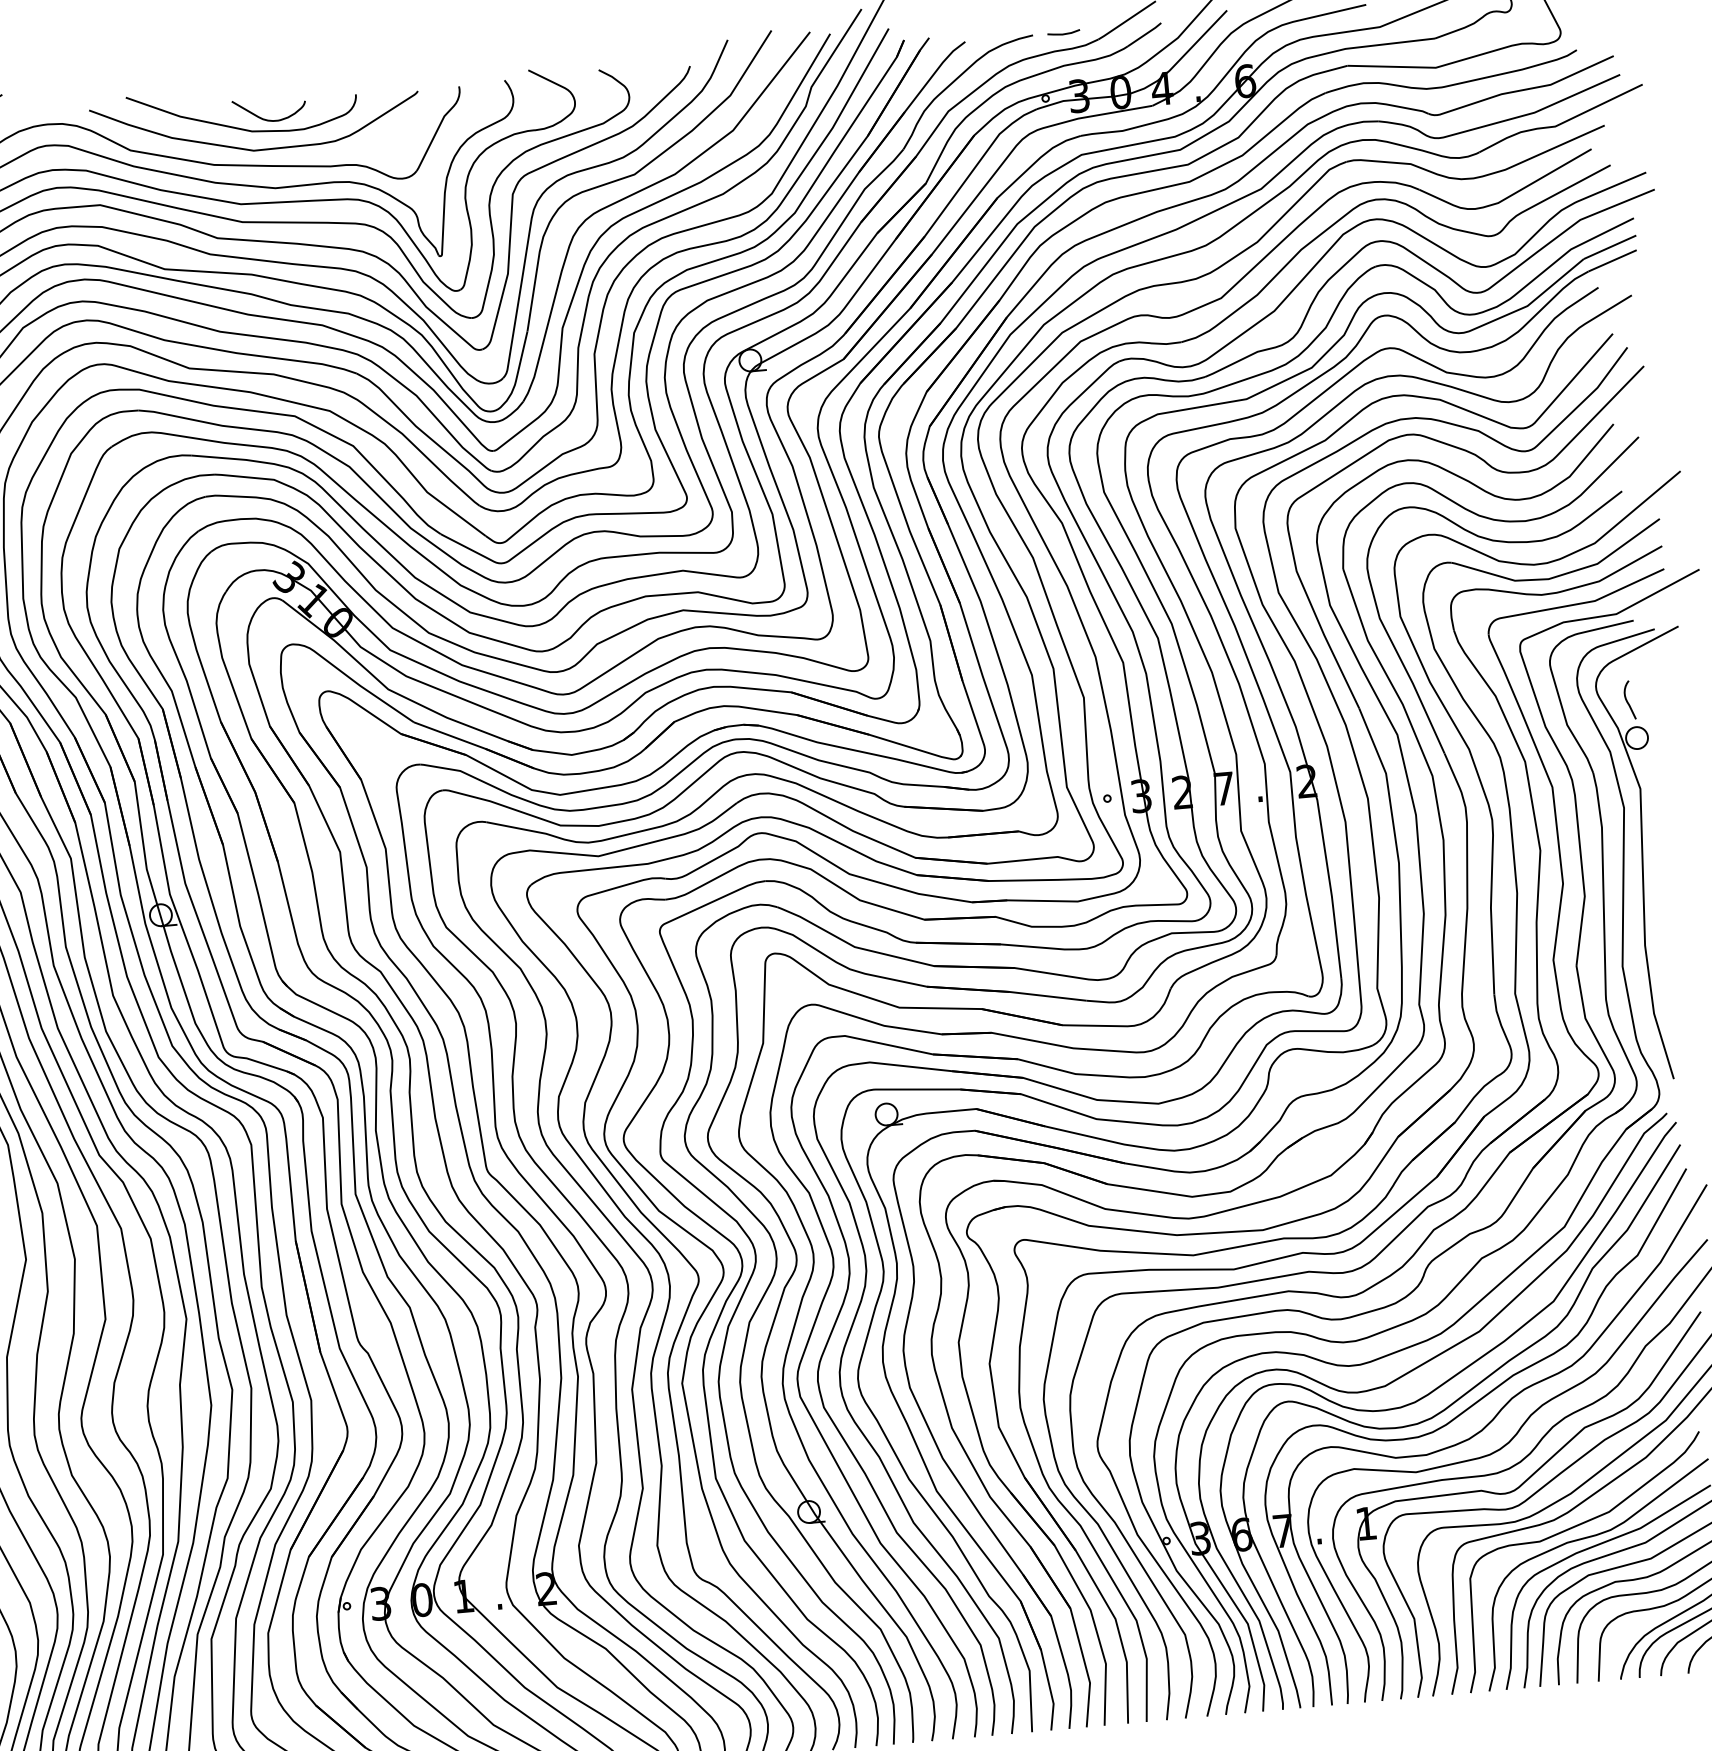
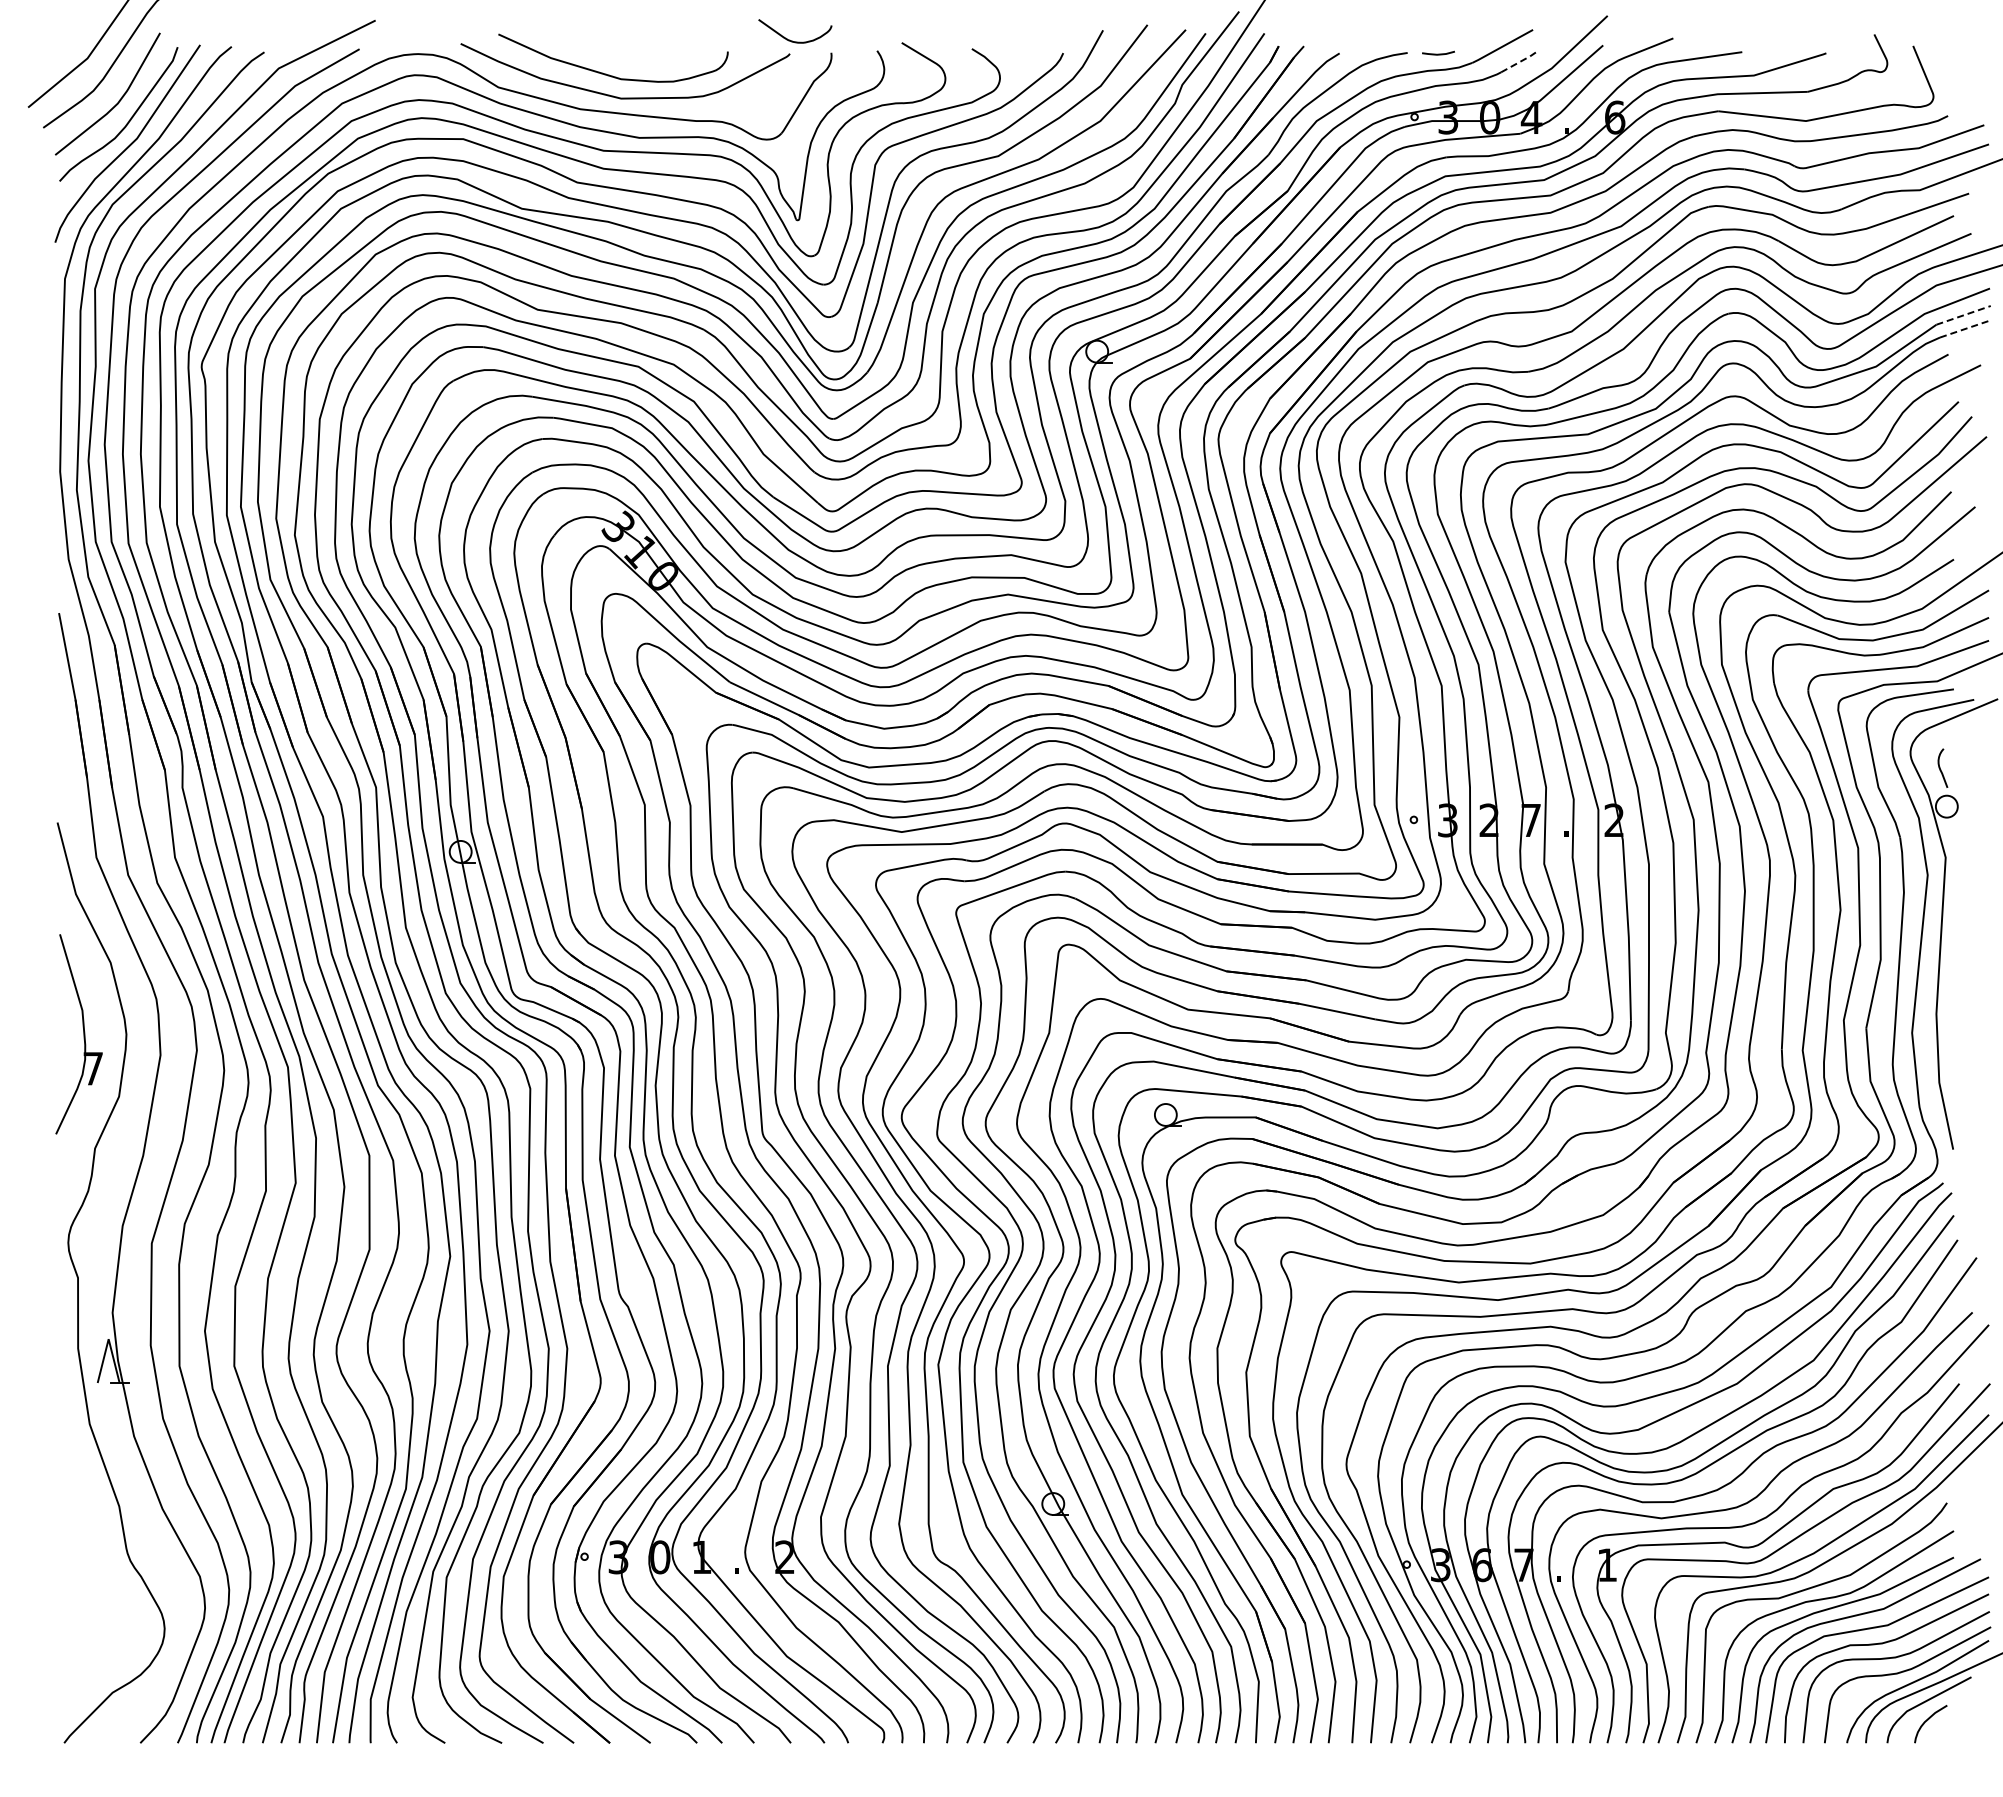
line: (1145, 33) -> (1519, 61), solid -> dashed
curve: (267, 119) -> (792, 40), moved
line: (1609, 247) -> (1963, 315), solid -> dashed
line: (1613, 260) -> (1965, 328), solid -> dashed

